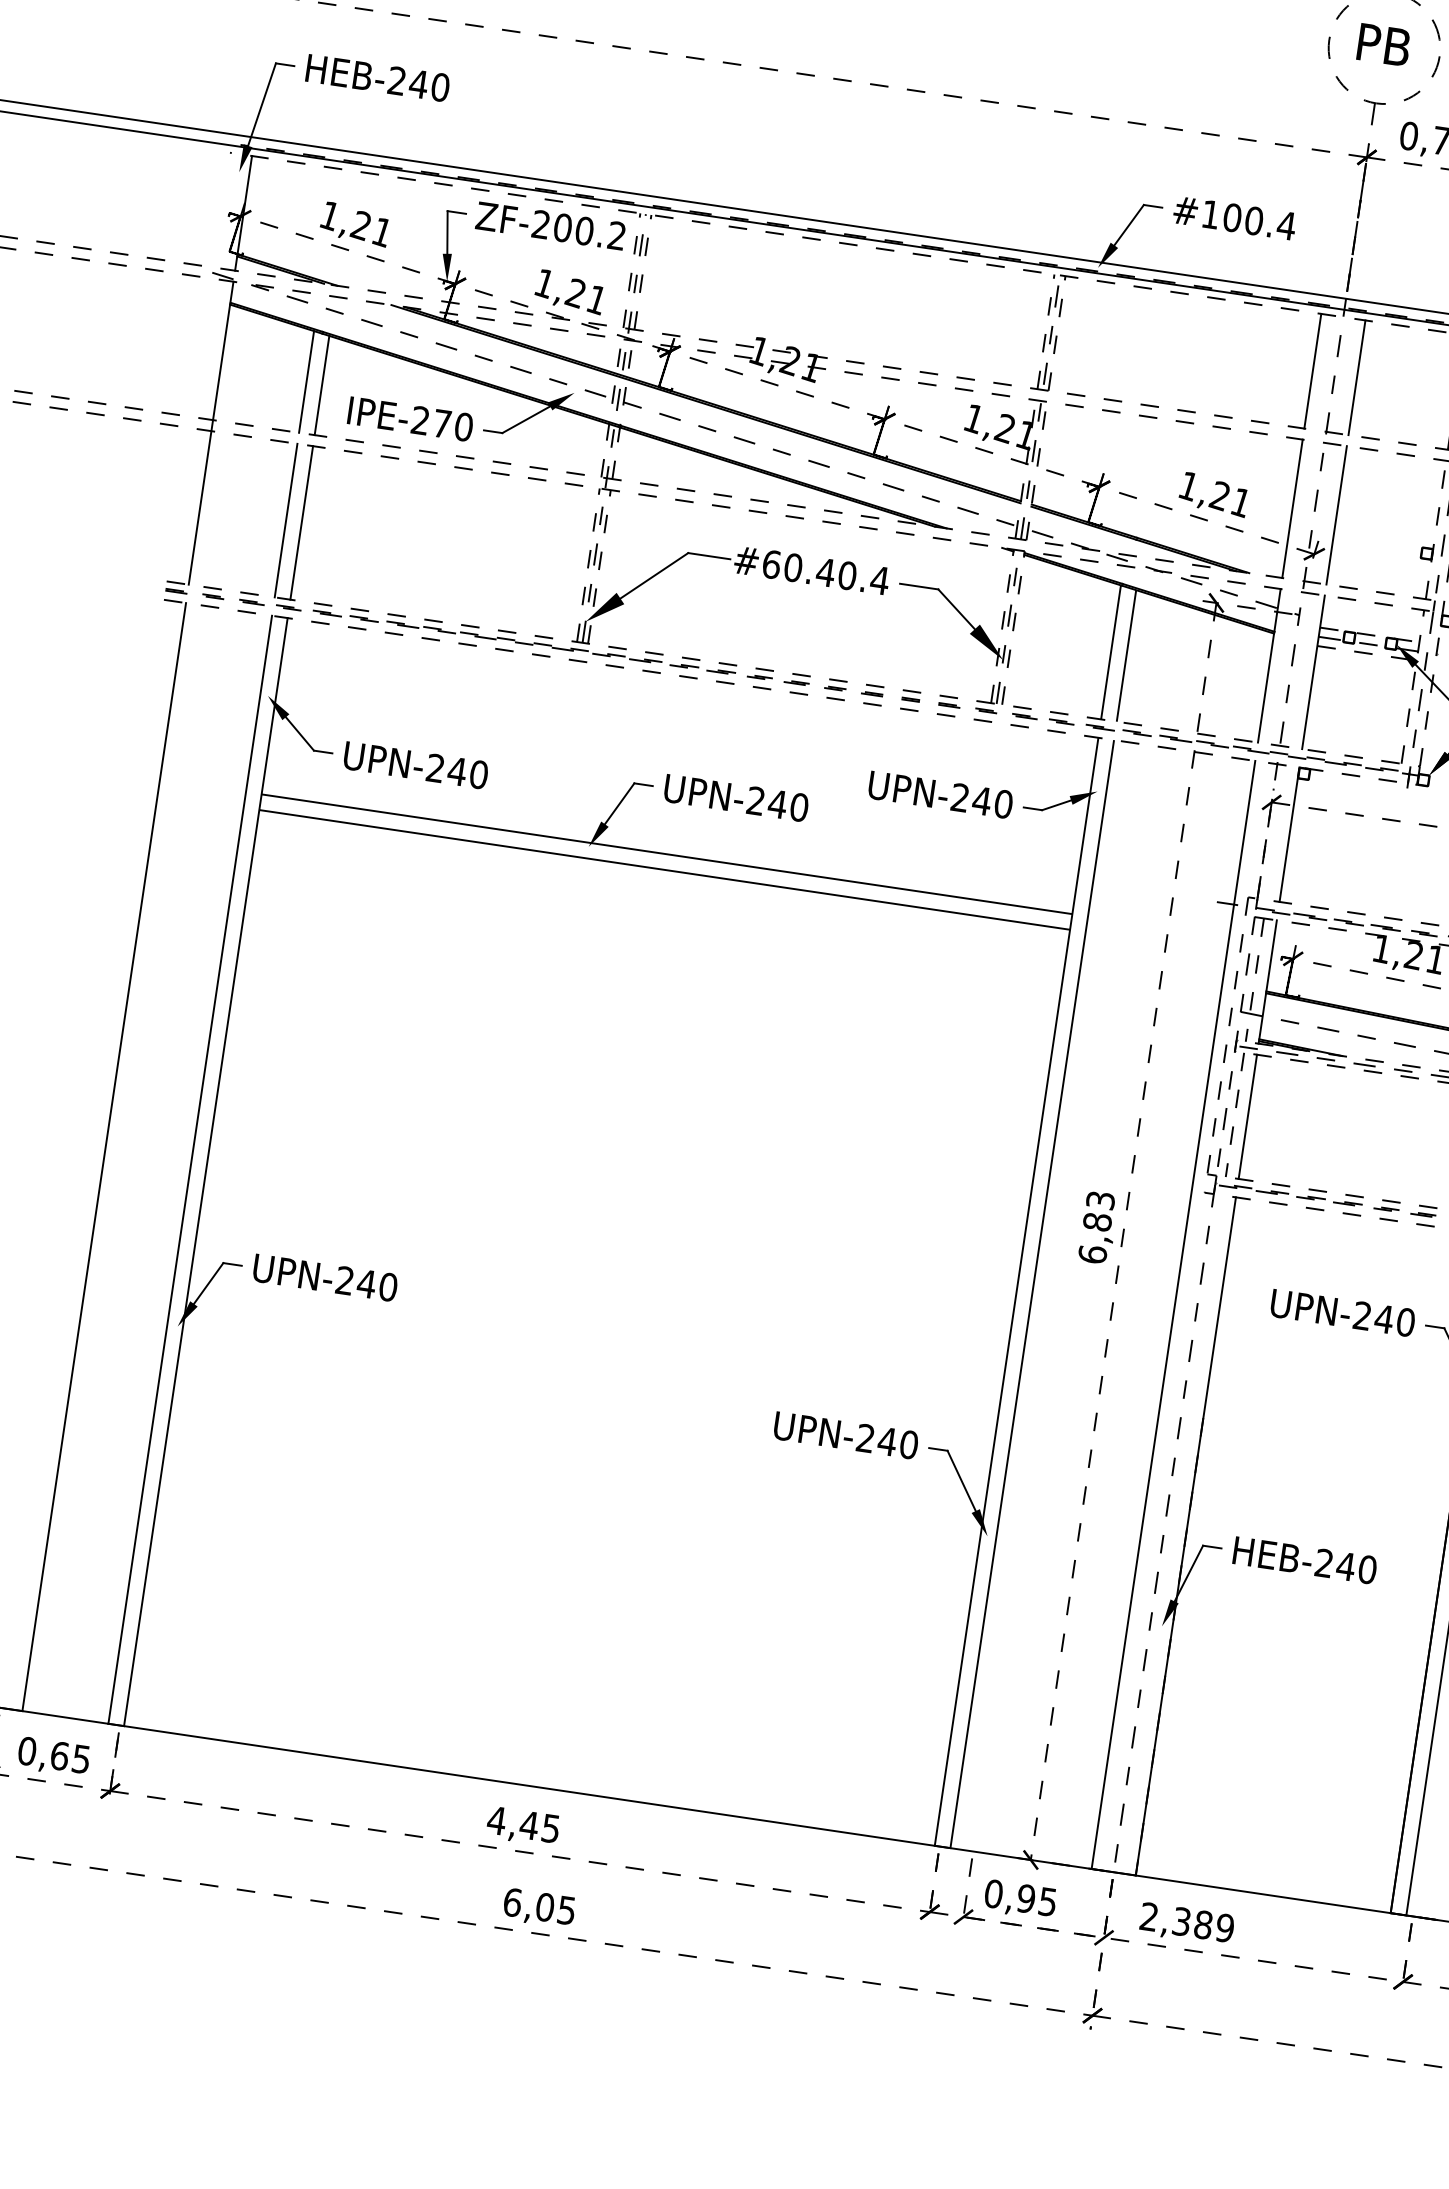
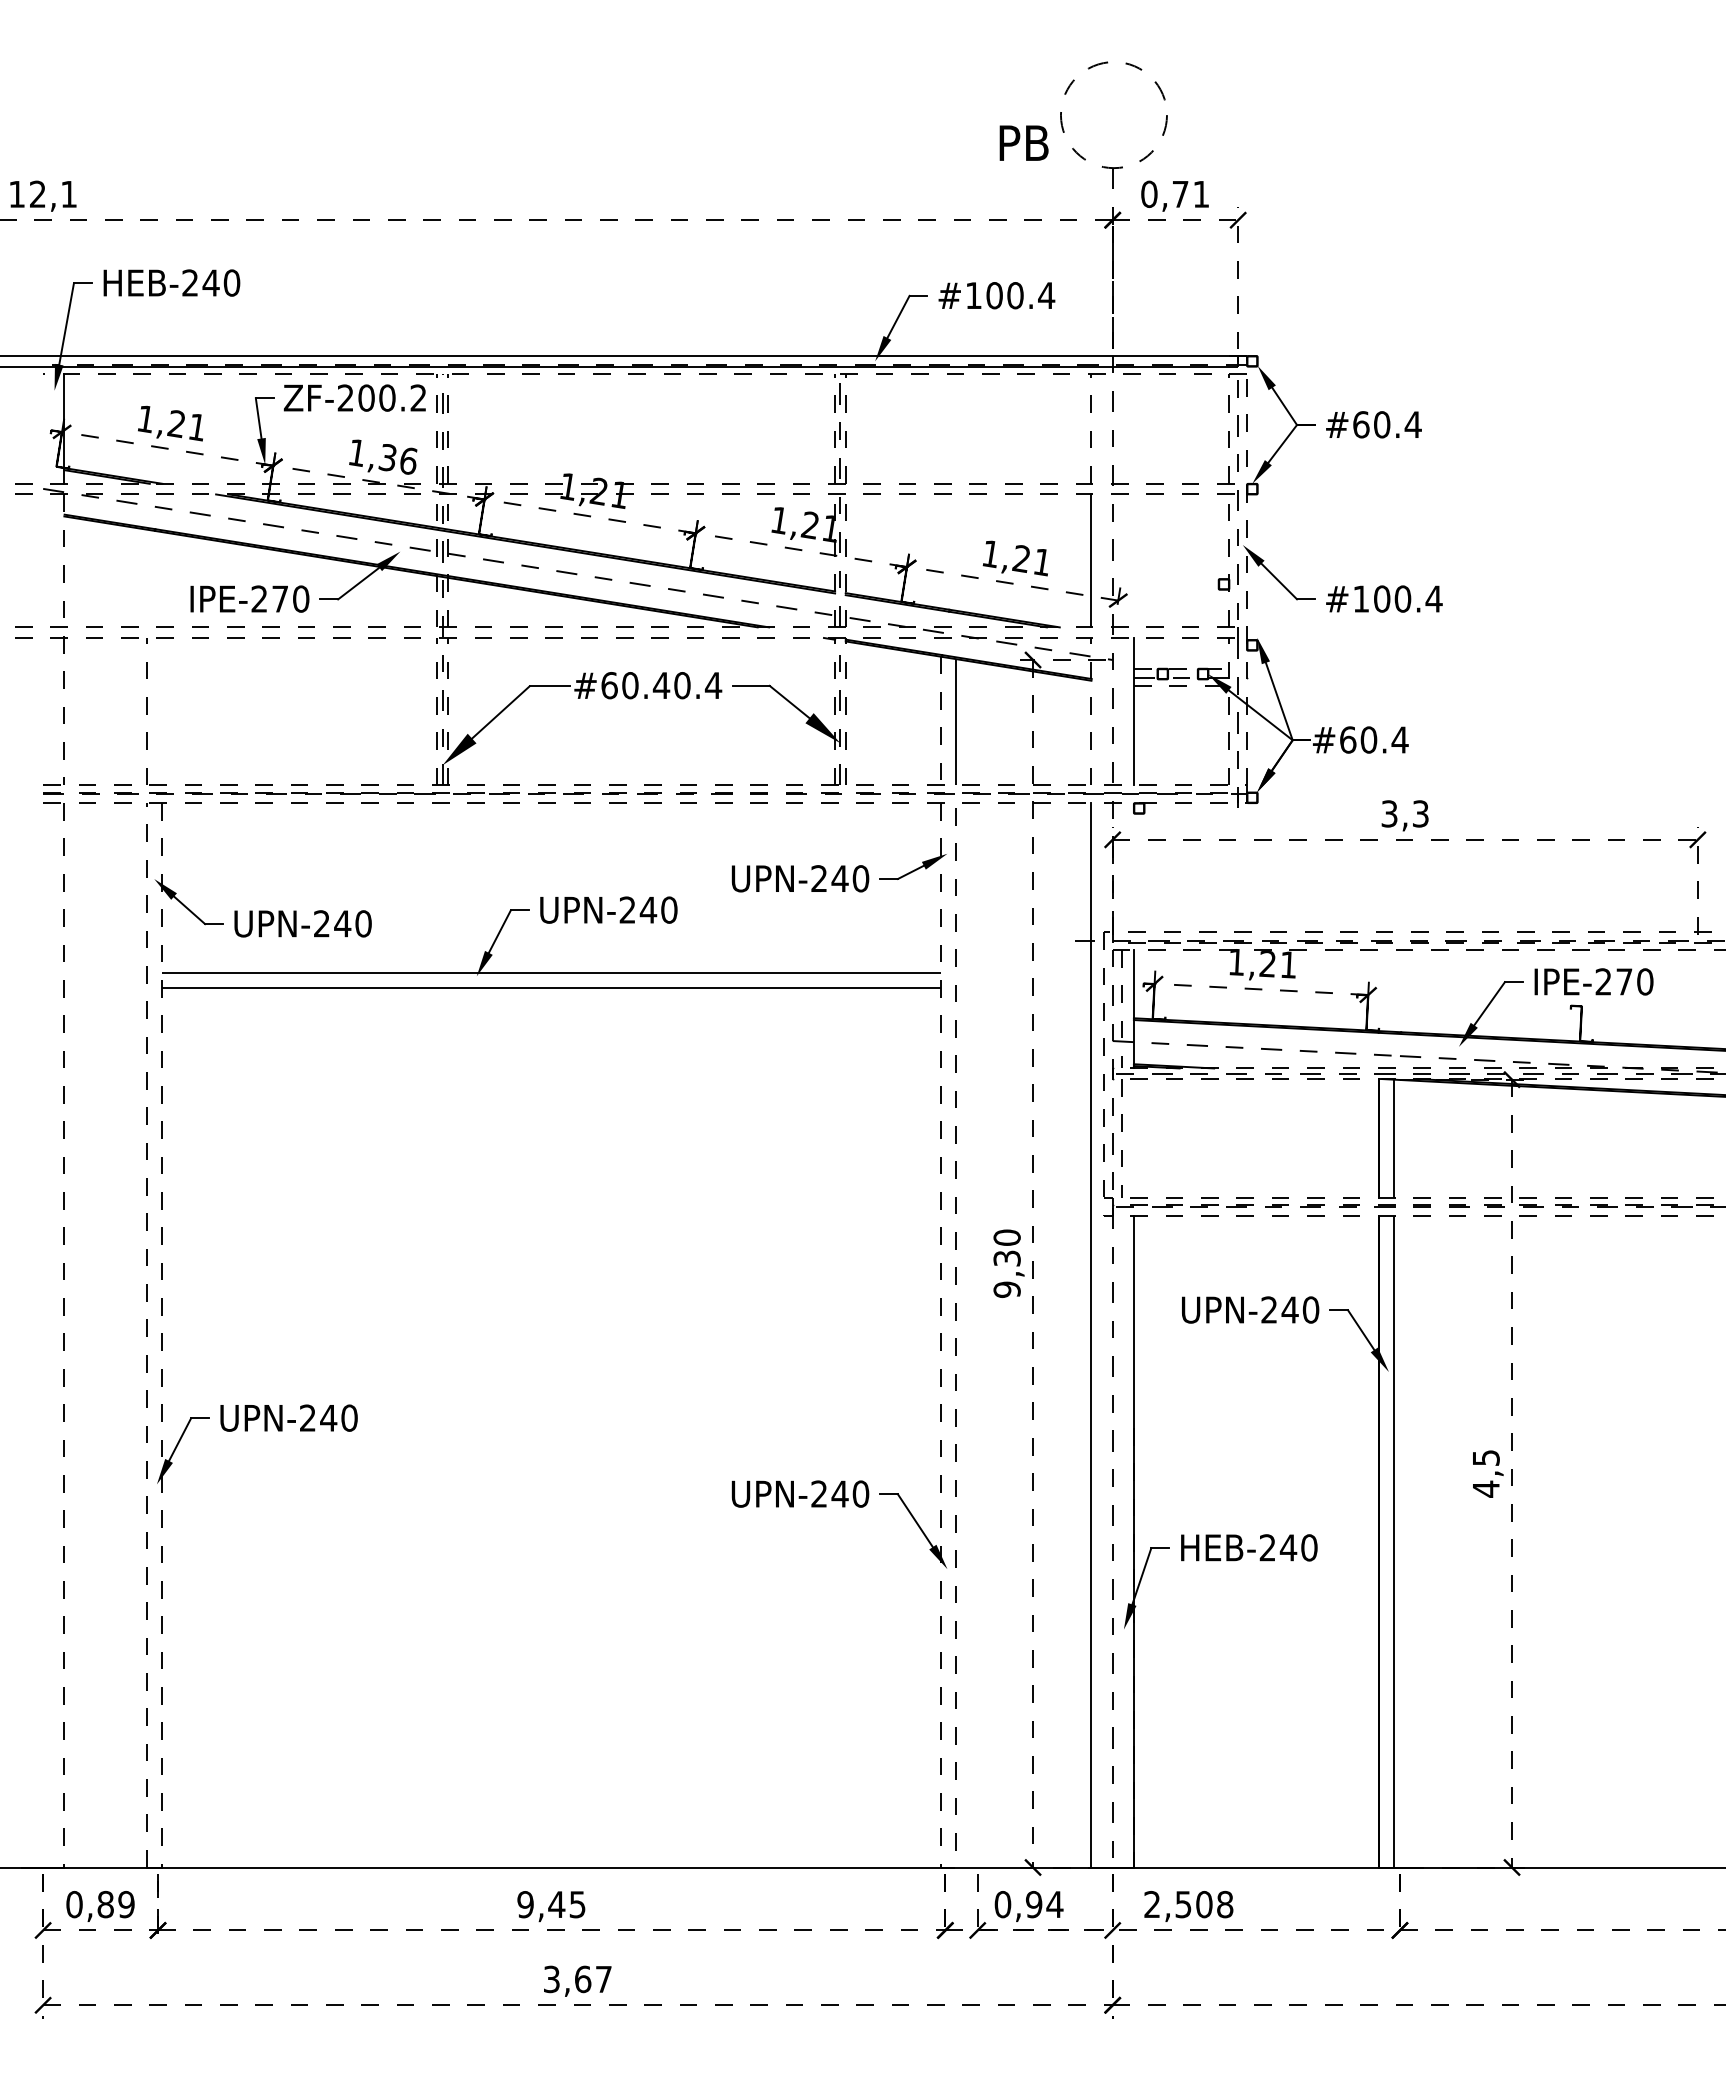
text: (1383, 44) -> (1023, 142), moved
text: (585, 296) -> (397, 459), 1,21 -> 1,36
line: (1312, 370) -> (1091, 428), solid -> dashed
line: (1356, 377) -> (1133, 428), removed
line: (306, 381) -> (146, 578), removed
line: (322, 385) -> (162, 579), removed
line: (211, 432) -> (64, 639), solid -> dashed
line: (1336, 514) -> (1133, 560), removed
line: (285, 520) -> (146, 711), solid -> dashed
line: (302, 522) -> (162, 711), removed
line: (1110, 652) -> (940, 721), solid -> dashed
line: (1269, 665) -> (1091, 711), solid -> dashed
line: (1289, 834) -> (1133, 867), removed
line: (1247, 1116) -> (1133, 1138), removed
line: (104, 1157) -> (64, 1335), solid -> dashed
line: (189, 1168) -> (146, 1334), solid -> dashed
line: (206, 1172) -> (162, 1335), solid -> dashed
text: (1096, 1227) -> (1006, 1263), 6,83 -> 9,30
text: (69, 1757) -> (115, 1904), 0,65 -> 0,89
text: (496, 1820) -> (525, 1904), 4,45 -> 9,45
line: (942, 1847) -> (948, 1867), solid -> dashed
text: (1047, 1901) -> (1054, 1904), 0,95 -> 0,94
text: (539, 1906) -> (577, 1979), 6,05 -> 3,67
text: (1203, 1924) -> (1204, 1904), 2,389 -> 2,508

